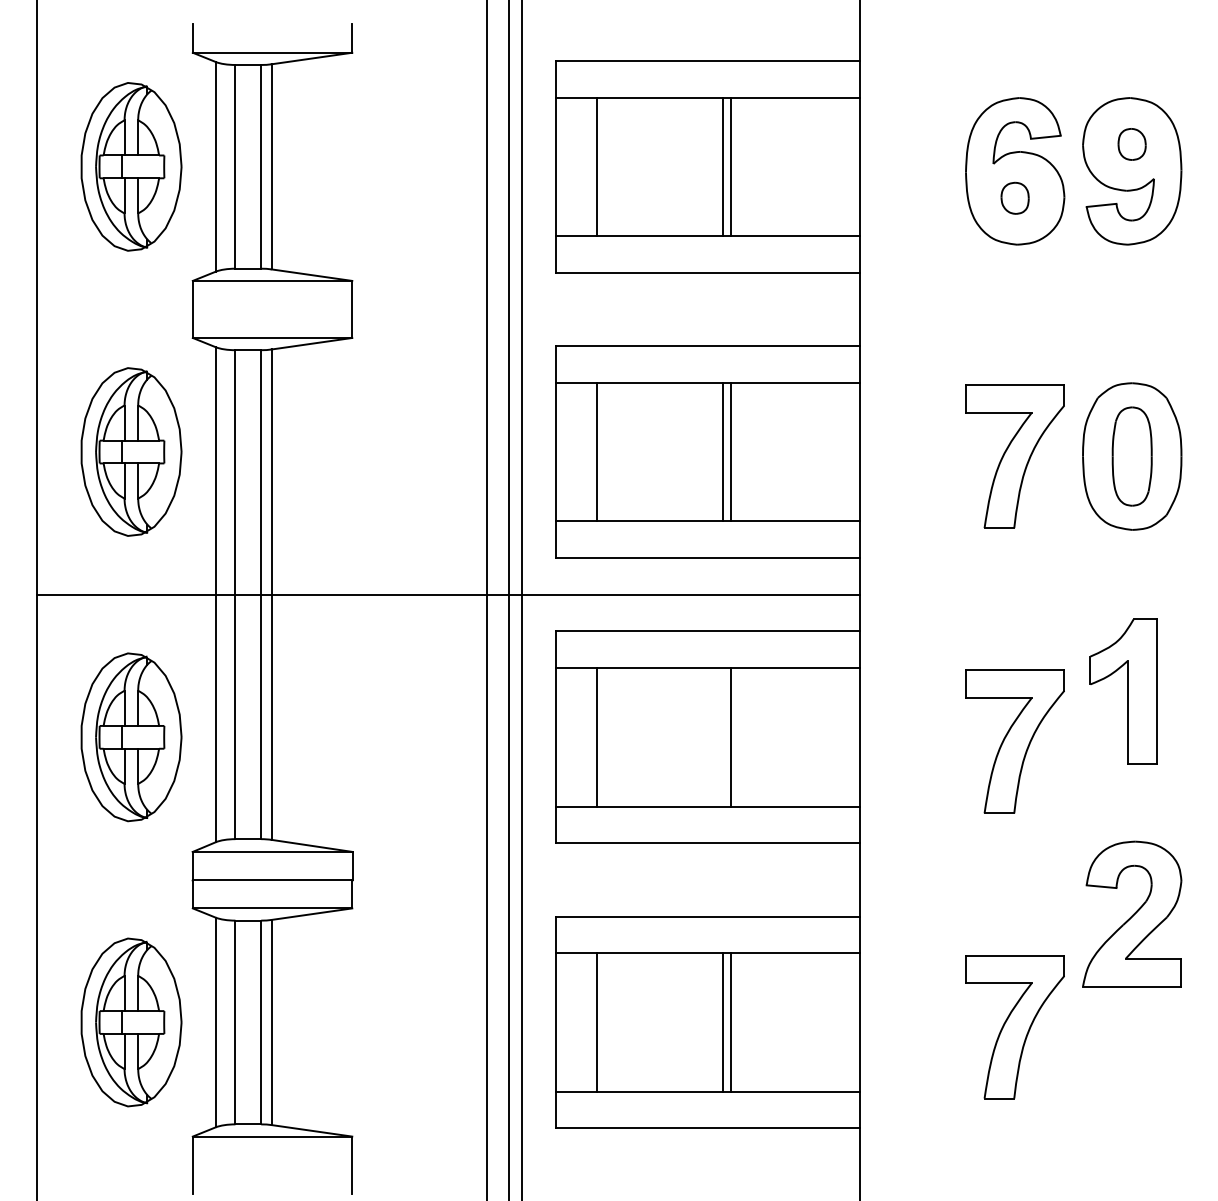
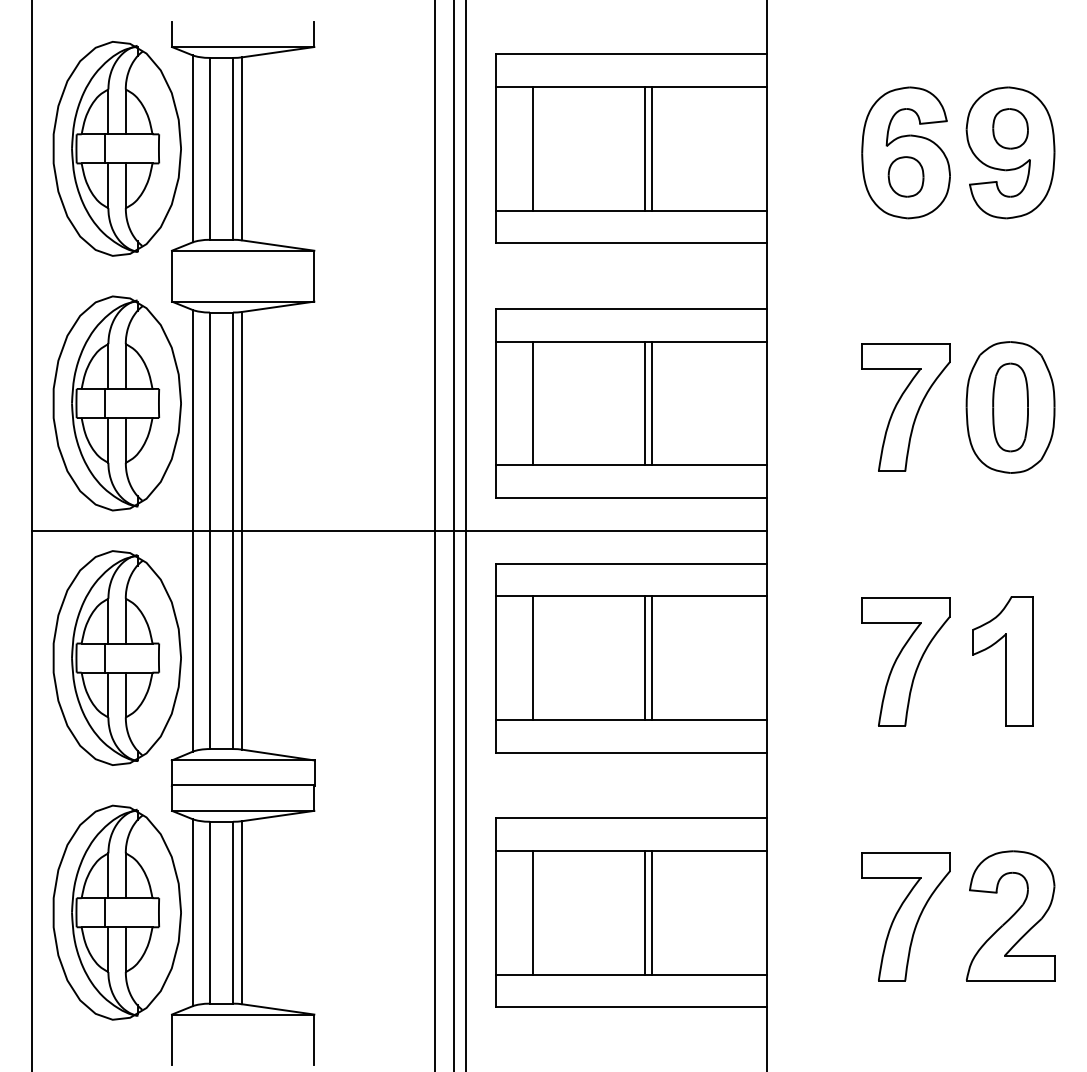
part: (1131, 144) -> (1009, 128), size x1.43
part: (131, 166) -> (117, 148), size x1.43
part: (1014, 198) -> (905, 177), size x1.43
part: (131, 451) -> (117, 402), size x1.43
part: (1123, 691) -> (1002, 660), moved
part: (131, 737) -> (117, 658), size x1.43
line: (723, 737) -> (645, 658), added
part: (1132, 913) -> (1010, 915), moved
part: (131, 1022) -> (117, 912), size x1.43

